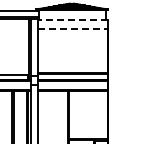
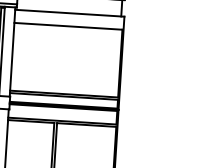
line: (72, 20) -> (68, 13), dashed -> solid
line: (72, 28) -> (68, 25), dashed -> solid

